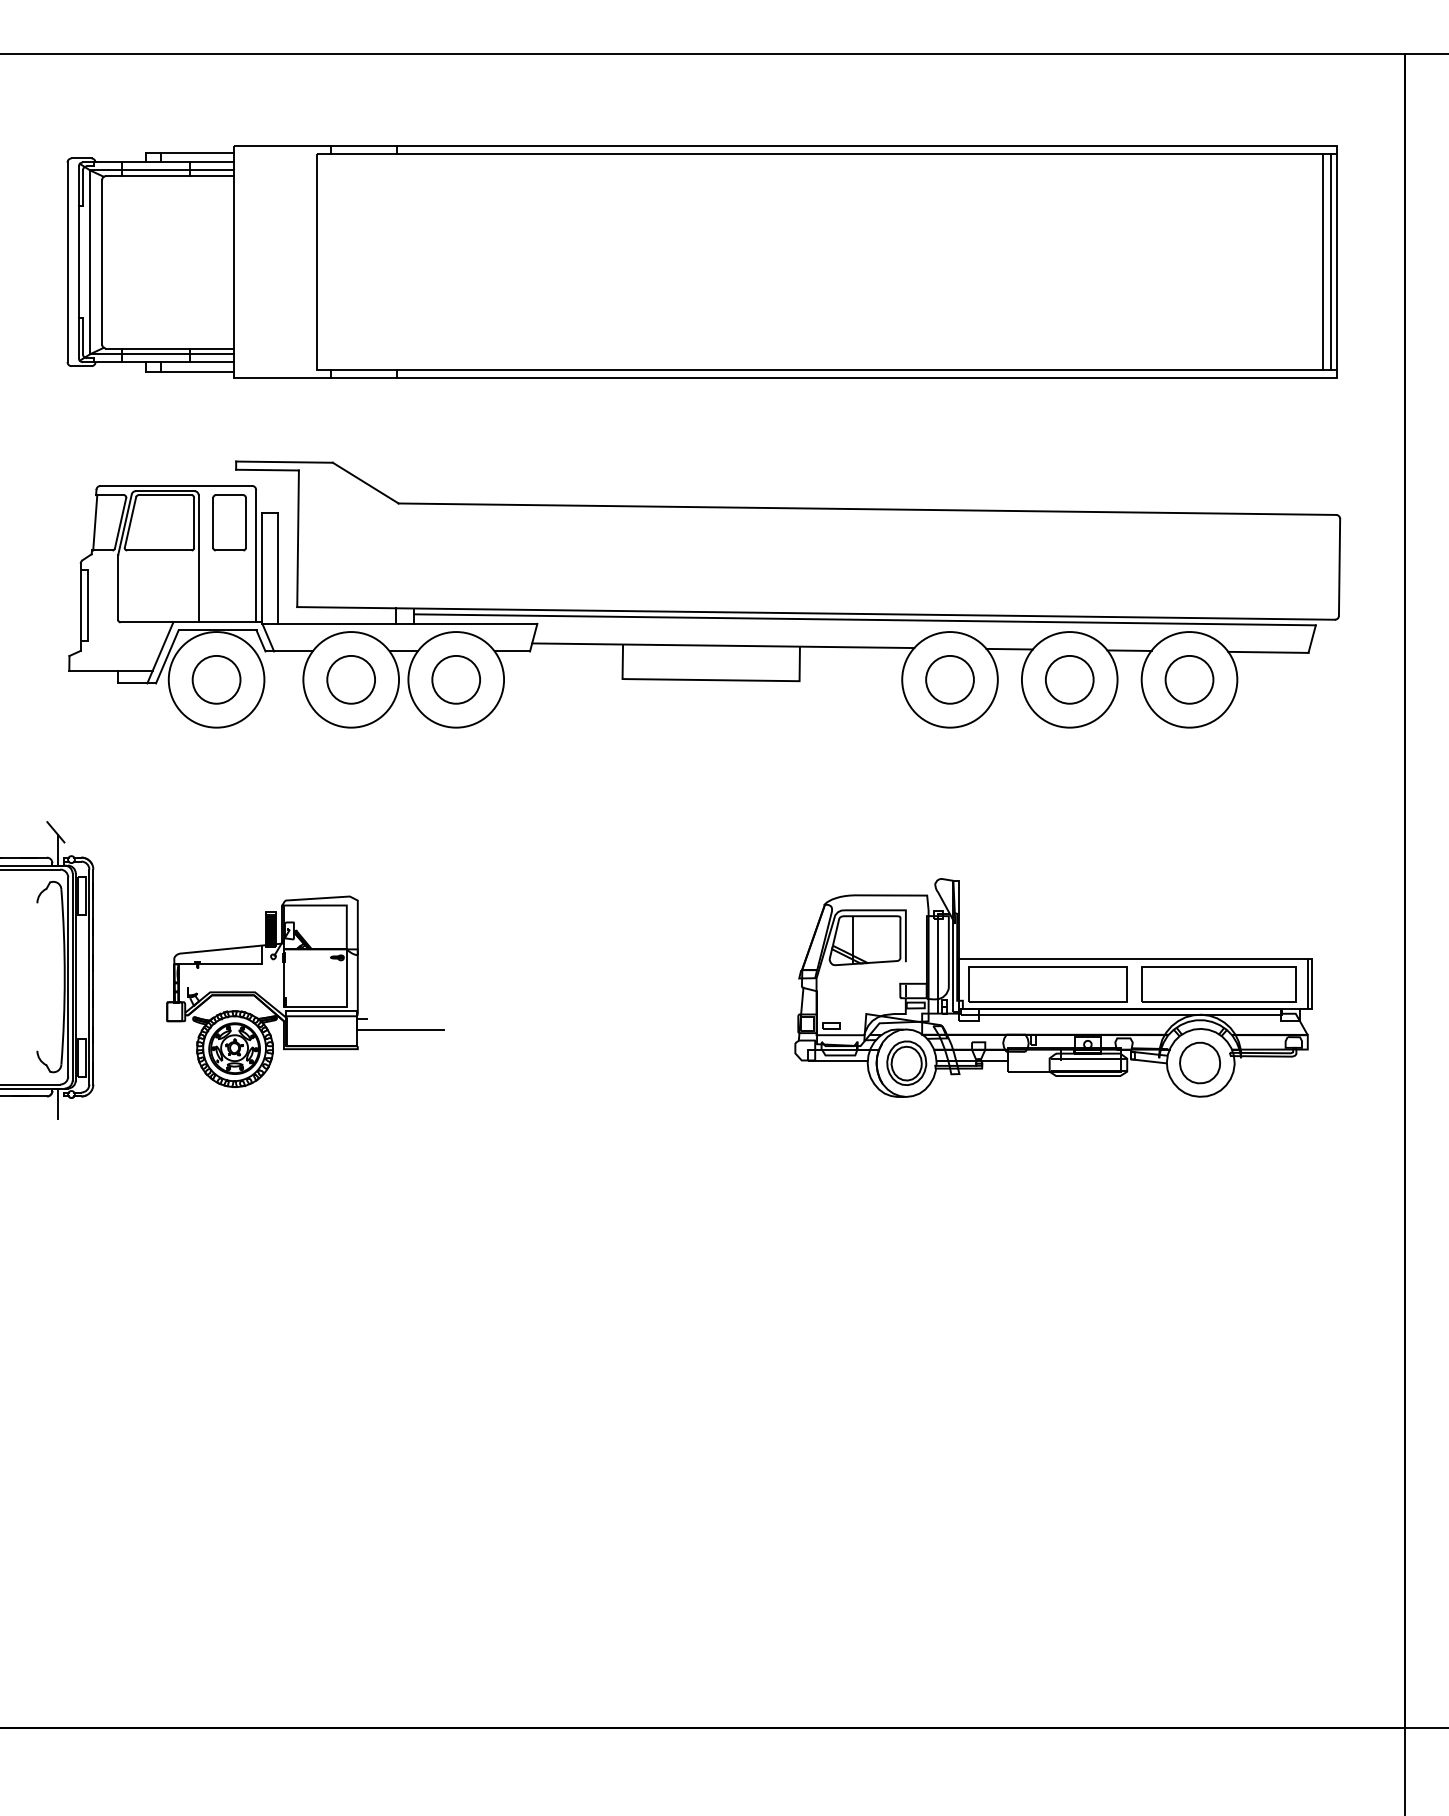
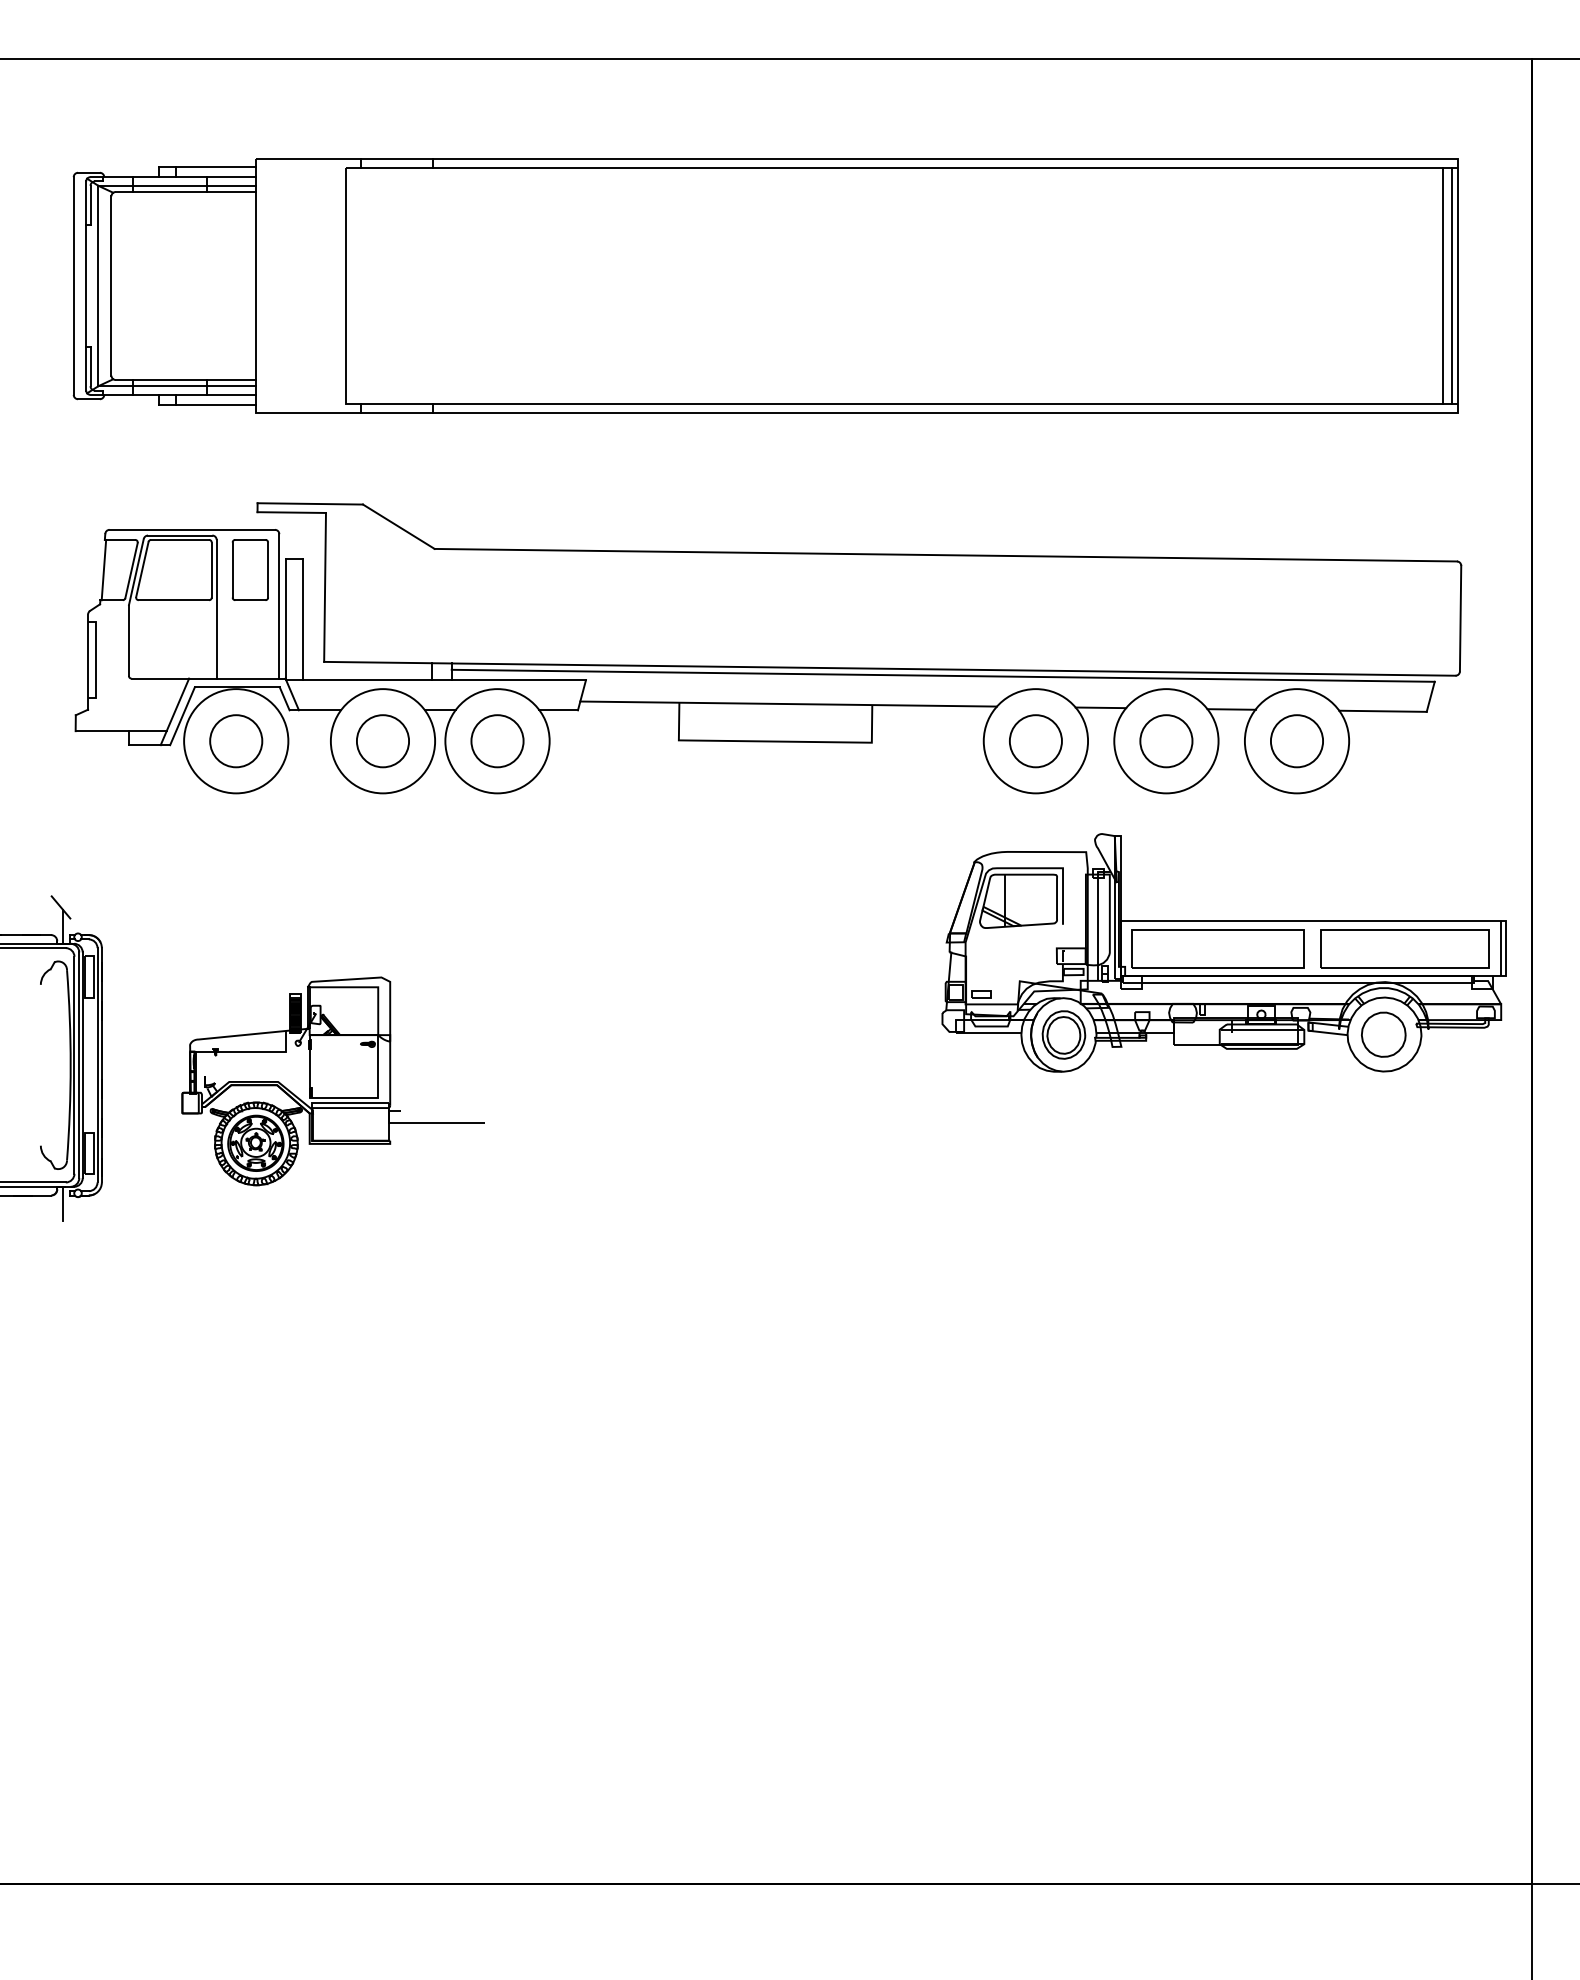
part: (1053, 987) -> (1223, 952), moved

